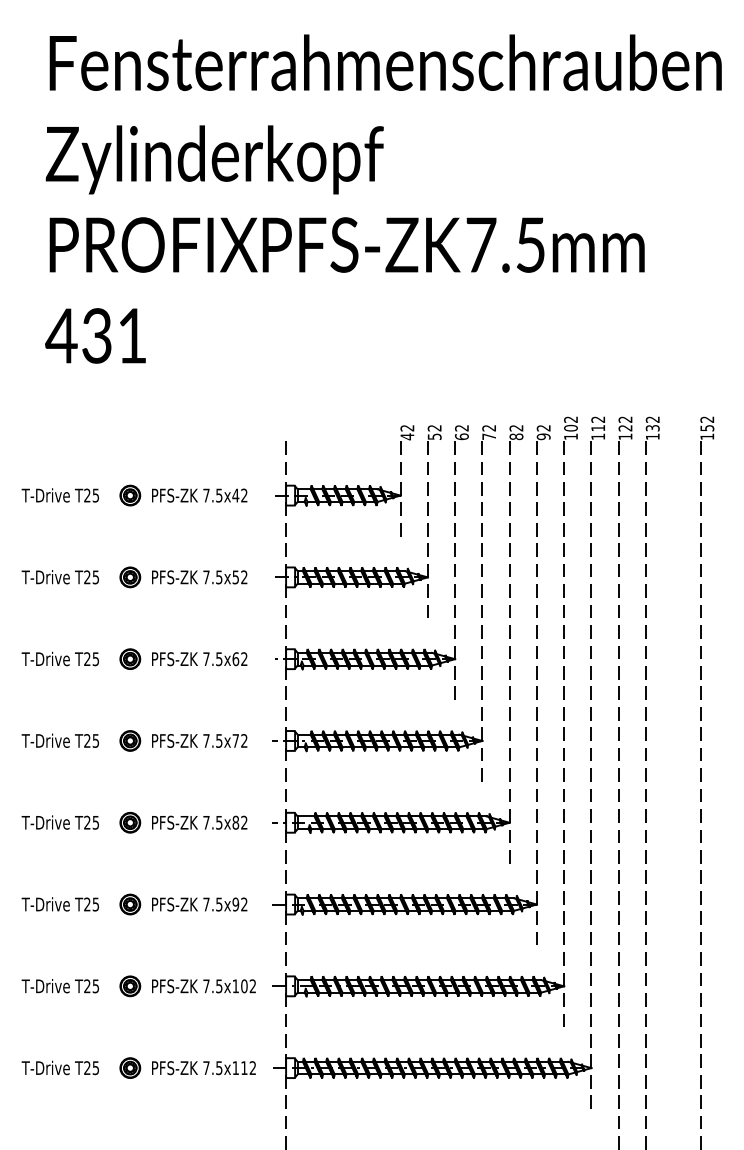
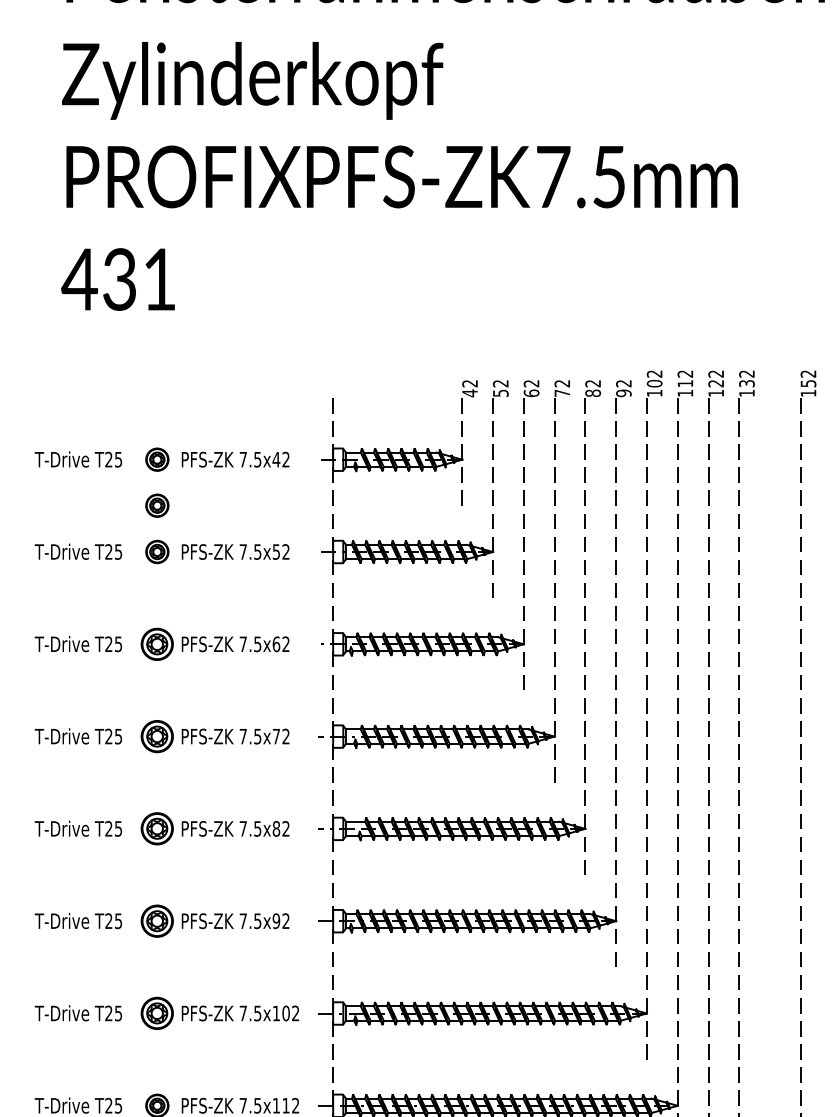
part: (130, 536) -> (157, 505), added
part: (130, 658) -> (157, 643), size x1.4
part: (130, 740) -> (157, 736), size x1.4
part: (130, 822) -> (157, 828), size x1.4
part: (130, 904) -> (157, 921), size x1.4
part: (130, 986) -> (157, 1013), size x1.4

